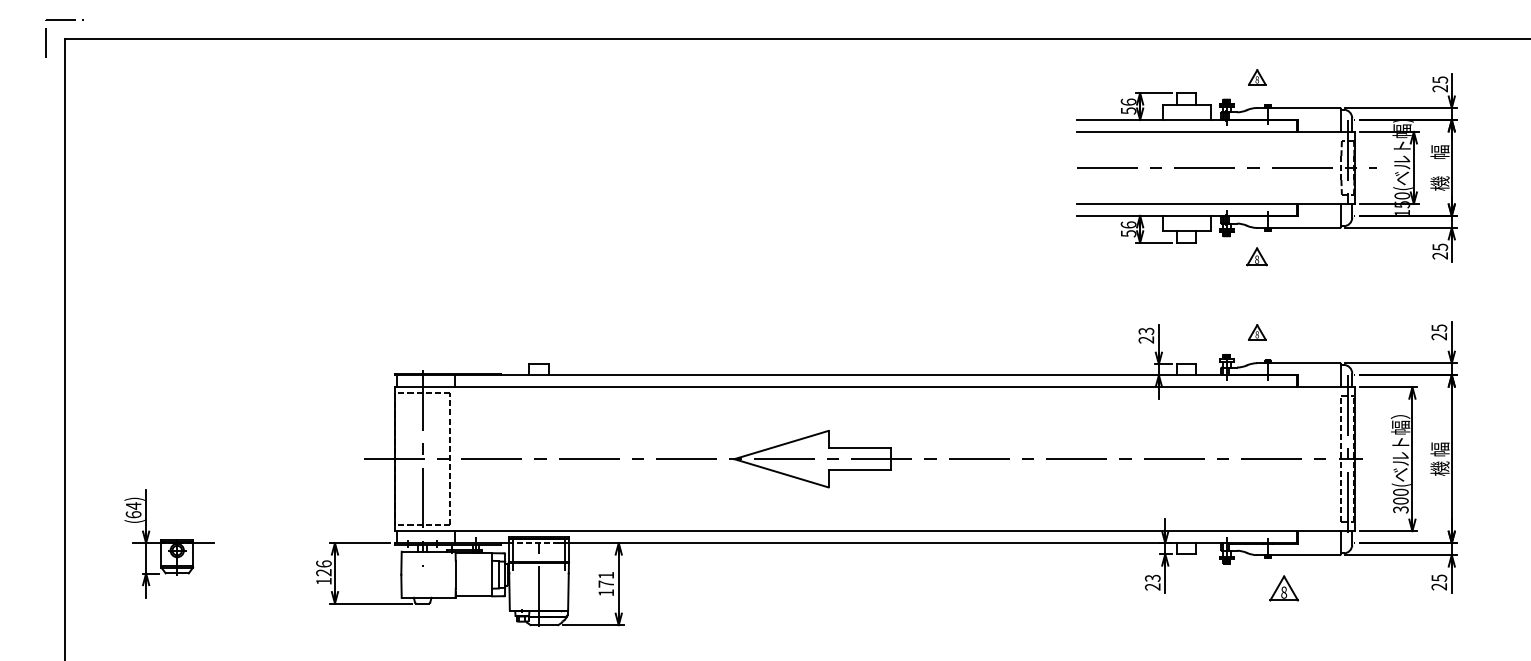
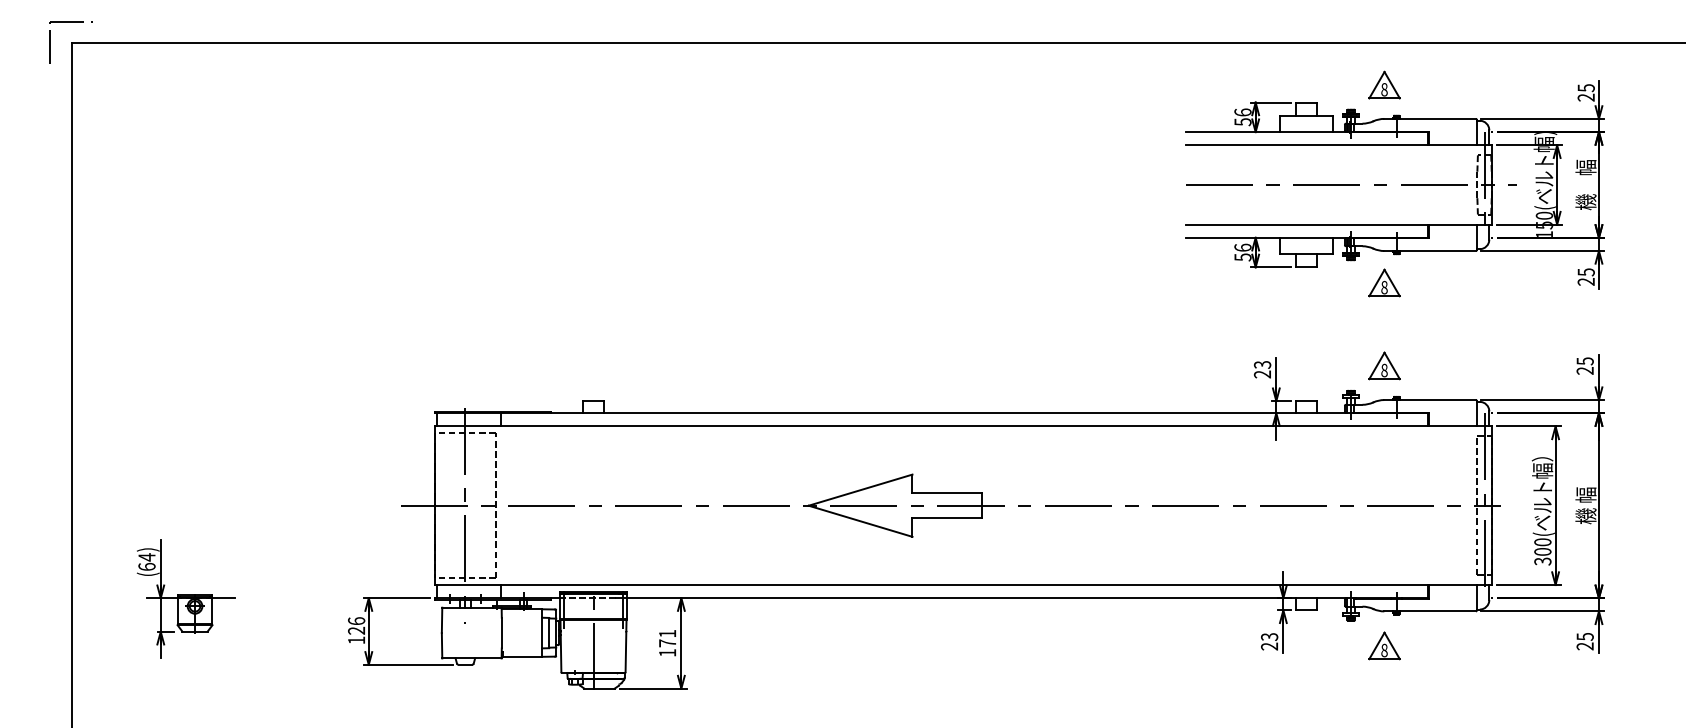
part: (1257, 77) -> (1384, 85), size x1.67
part: (1256, 256) -> (1383, 282), size x1.43
part: (1257, 332) -> (1384, 366), size x1.67
part: (1284, 588) -> (1384, 645), moved

